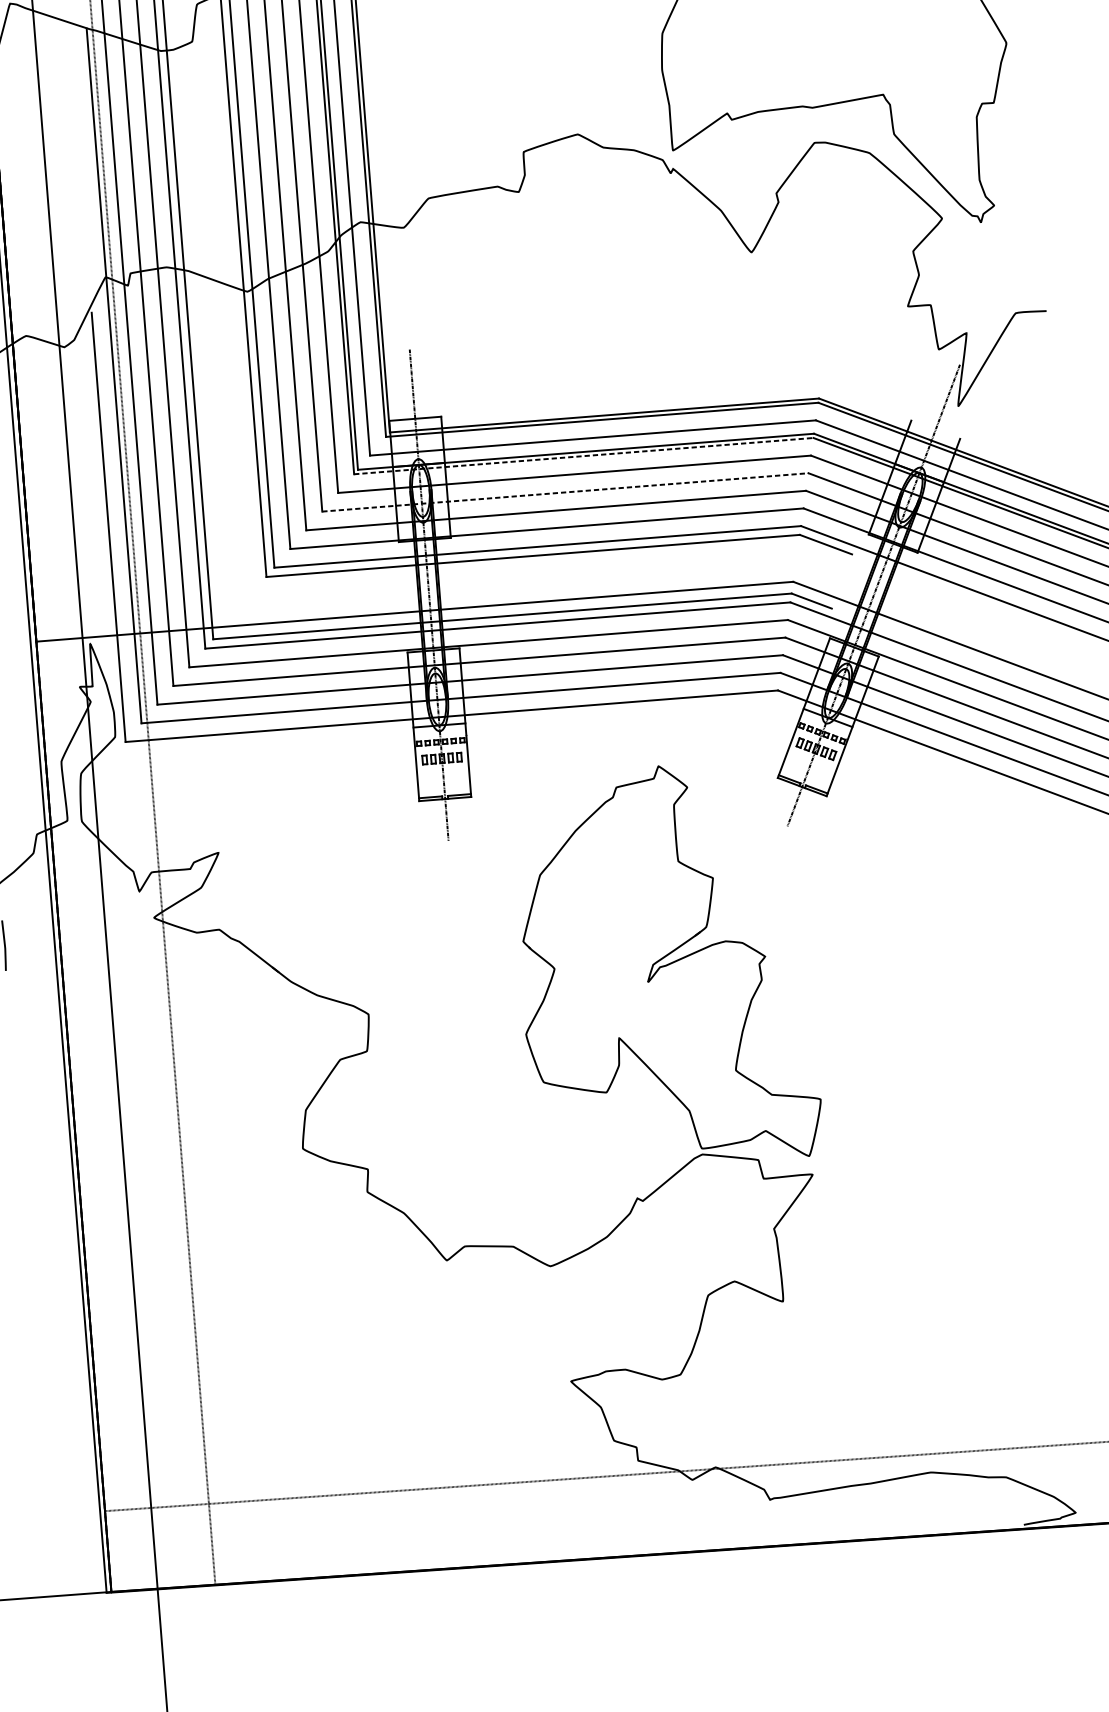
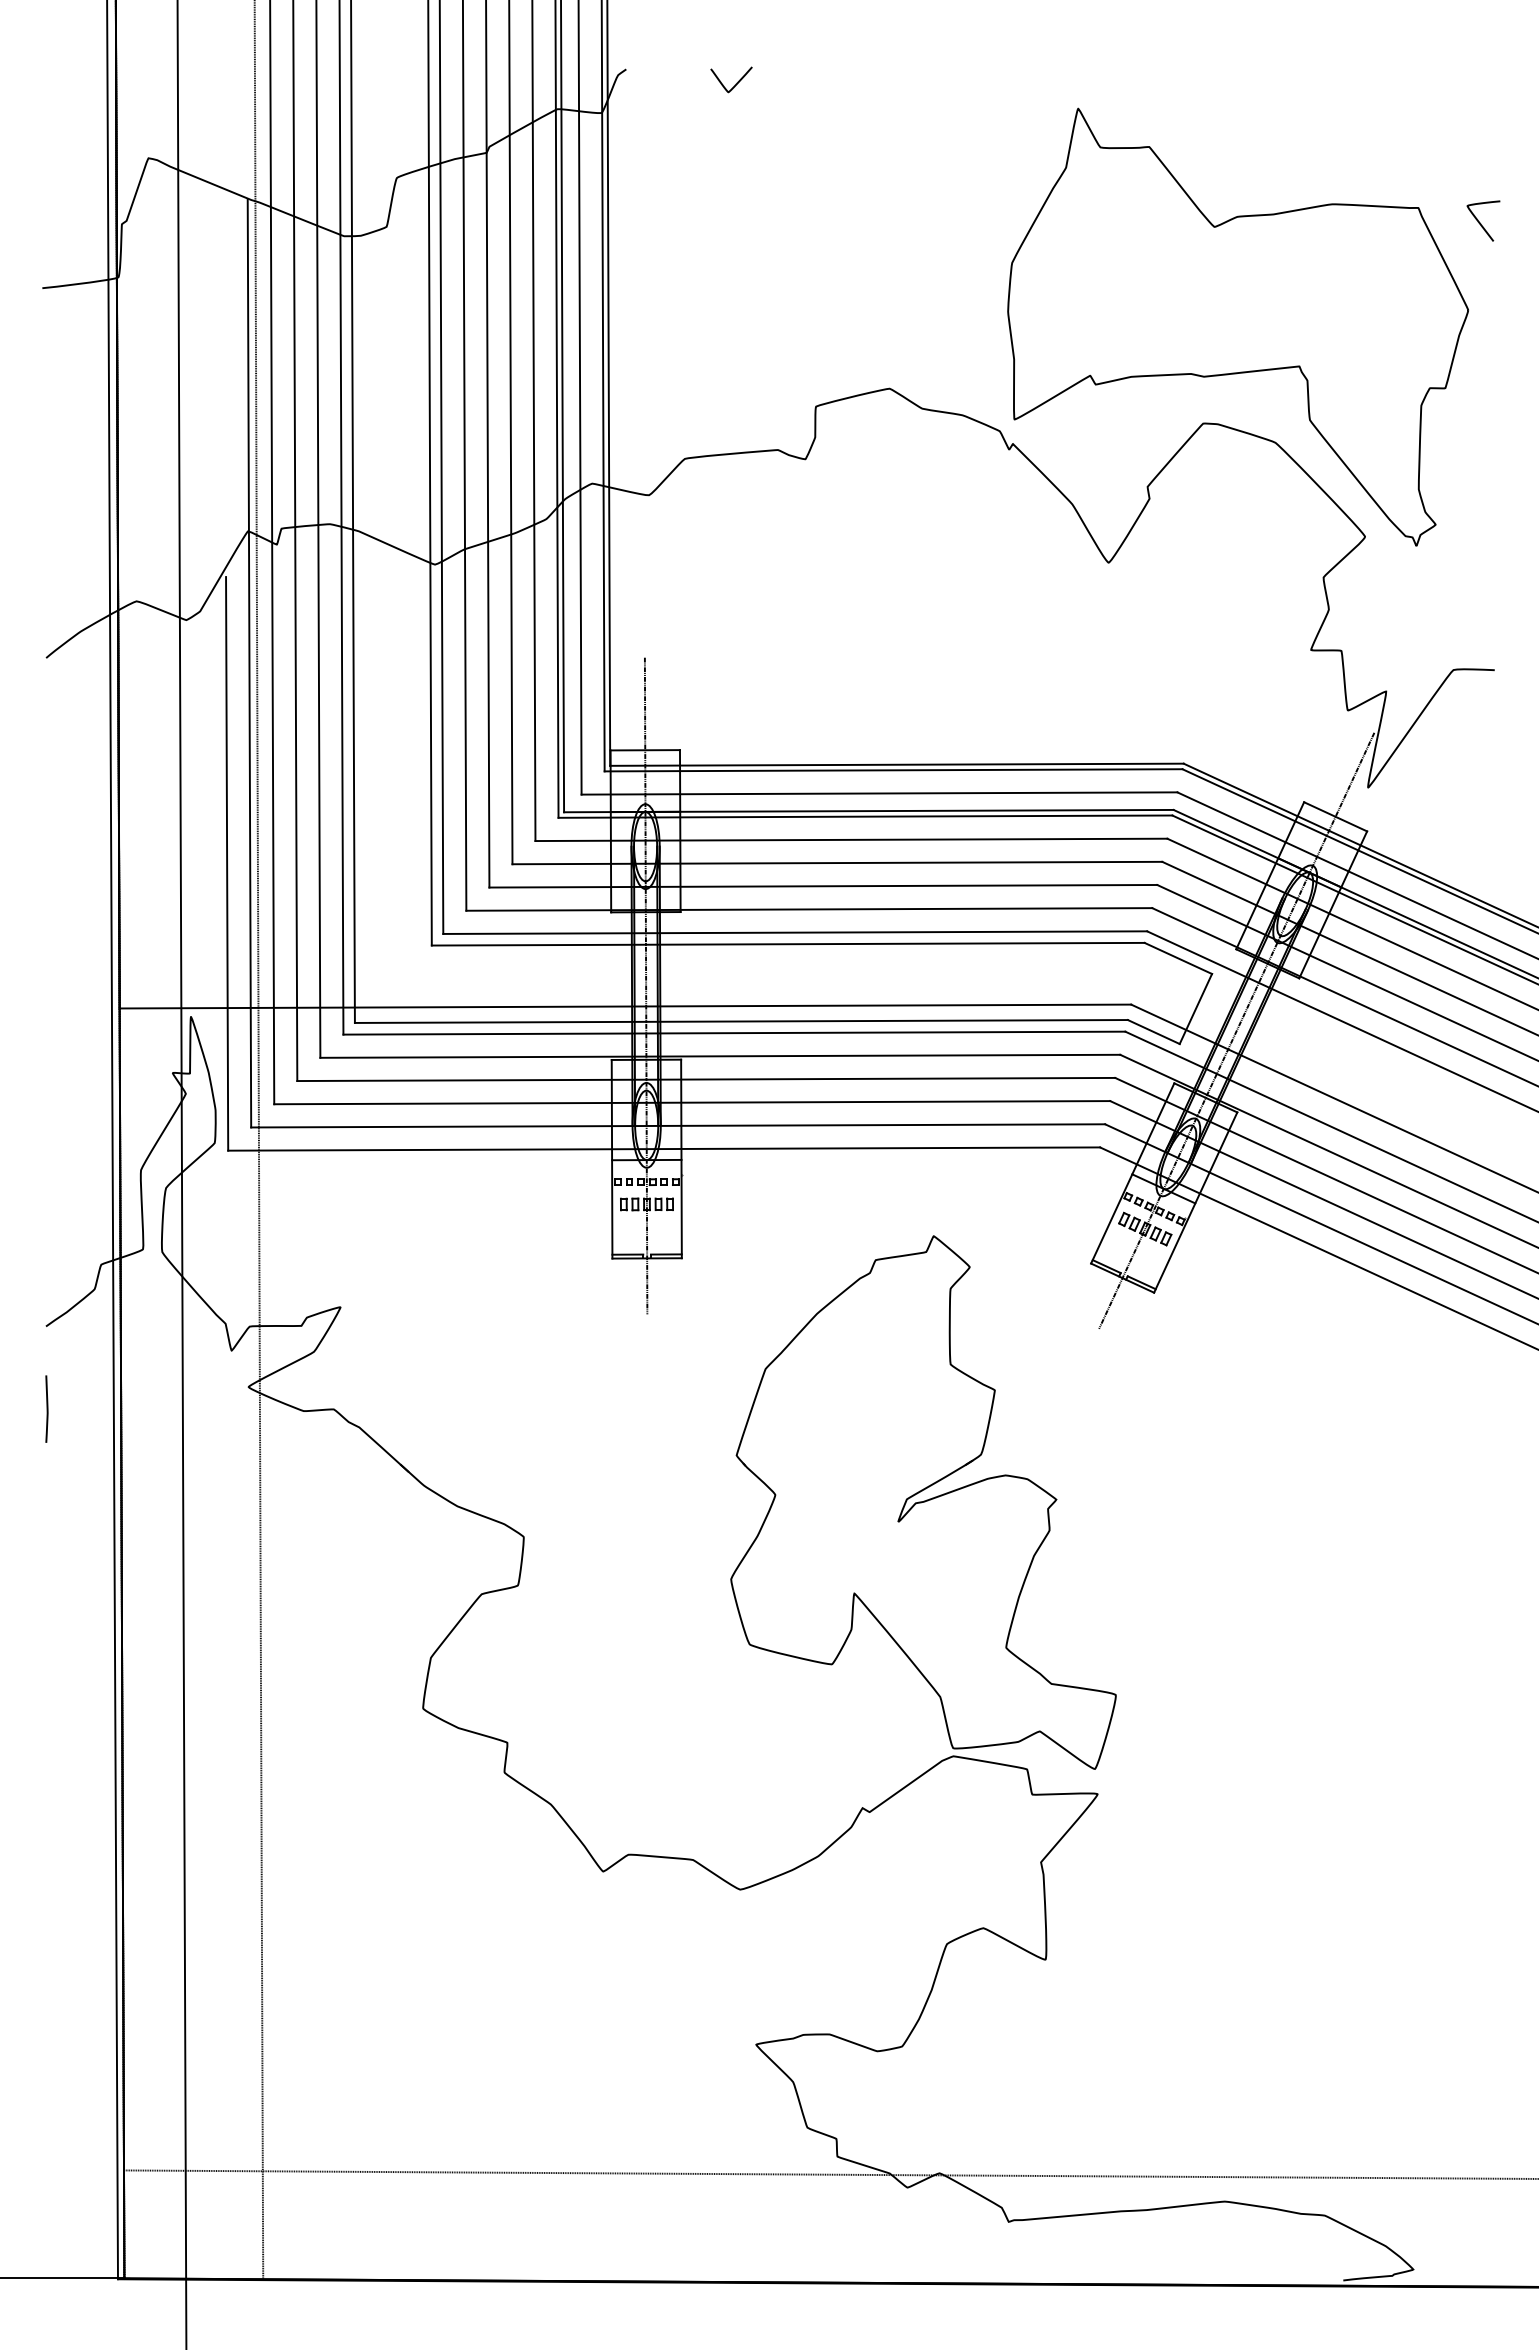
line: (935, 429) -> (1335, 816), added
line: (583, 456) -> (865, 816), dashed -> solid
line: (565, 492) -> (837, 863), dashed -> solid
line: (841, 581) -> (1195, 1008), added

